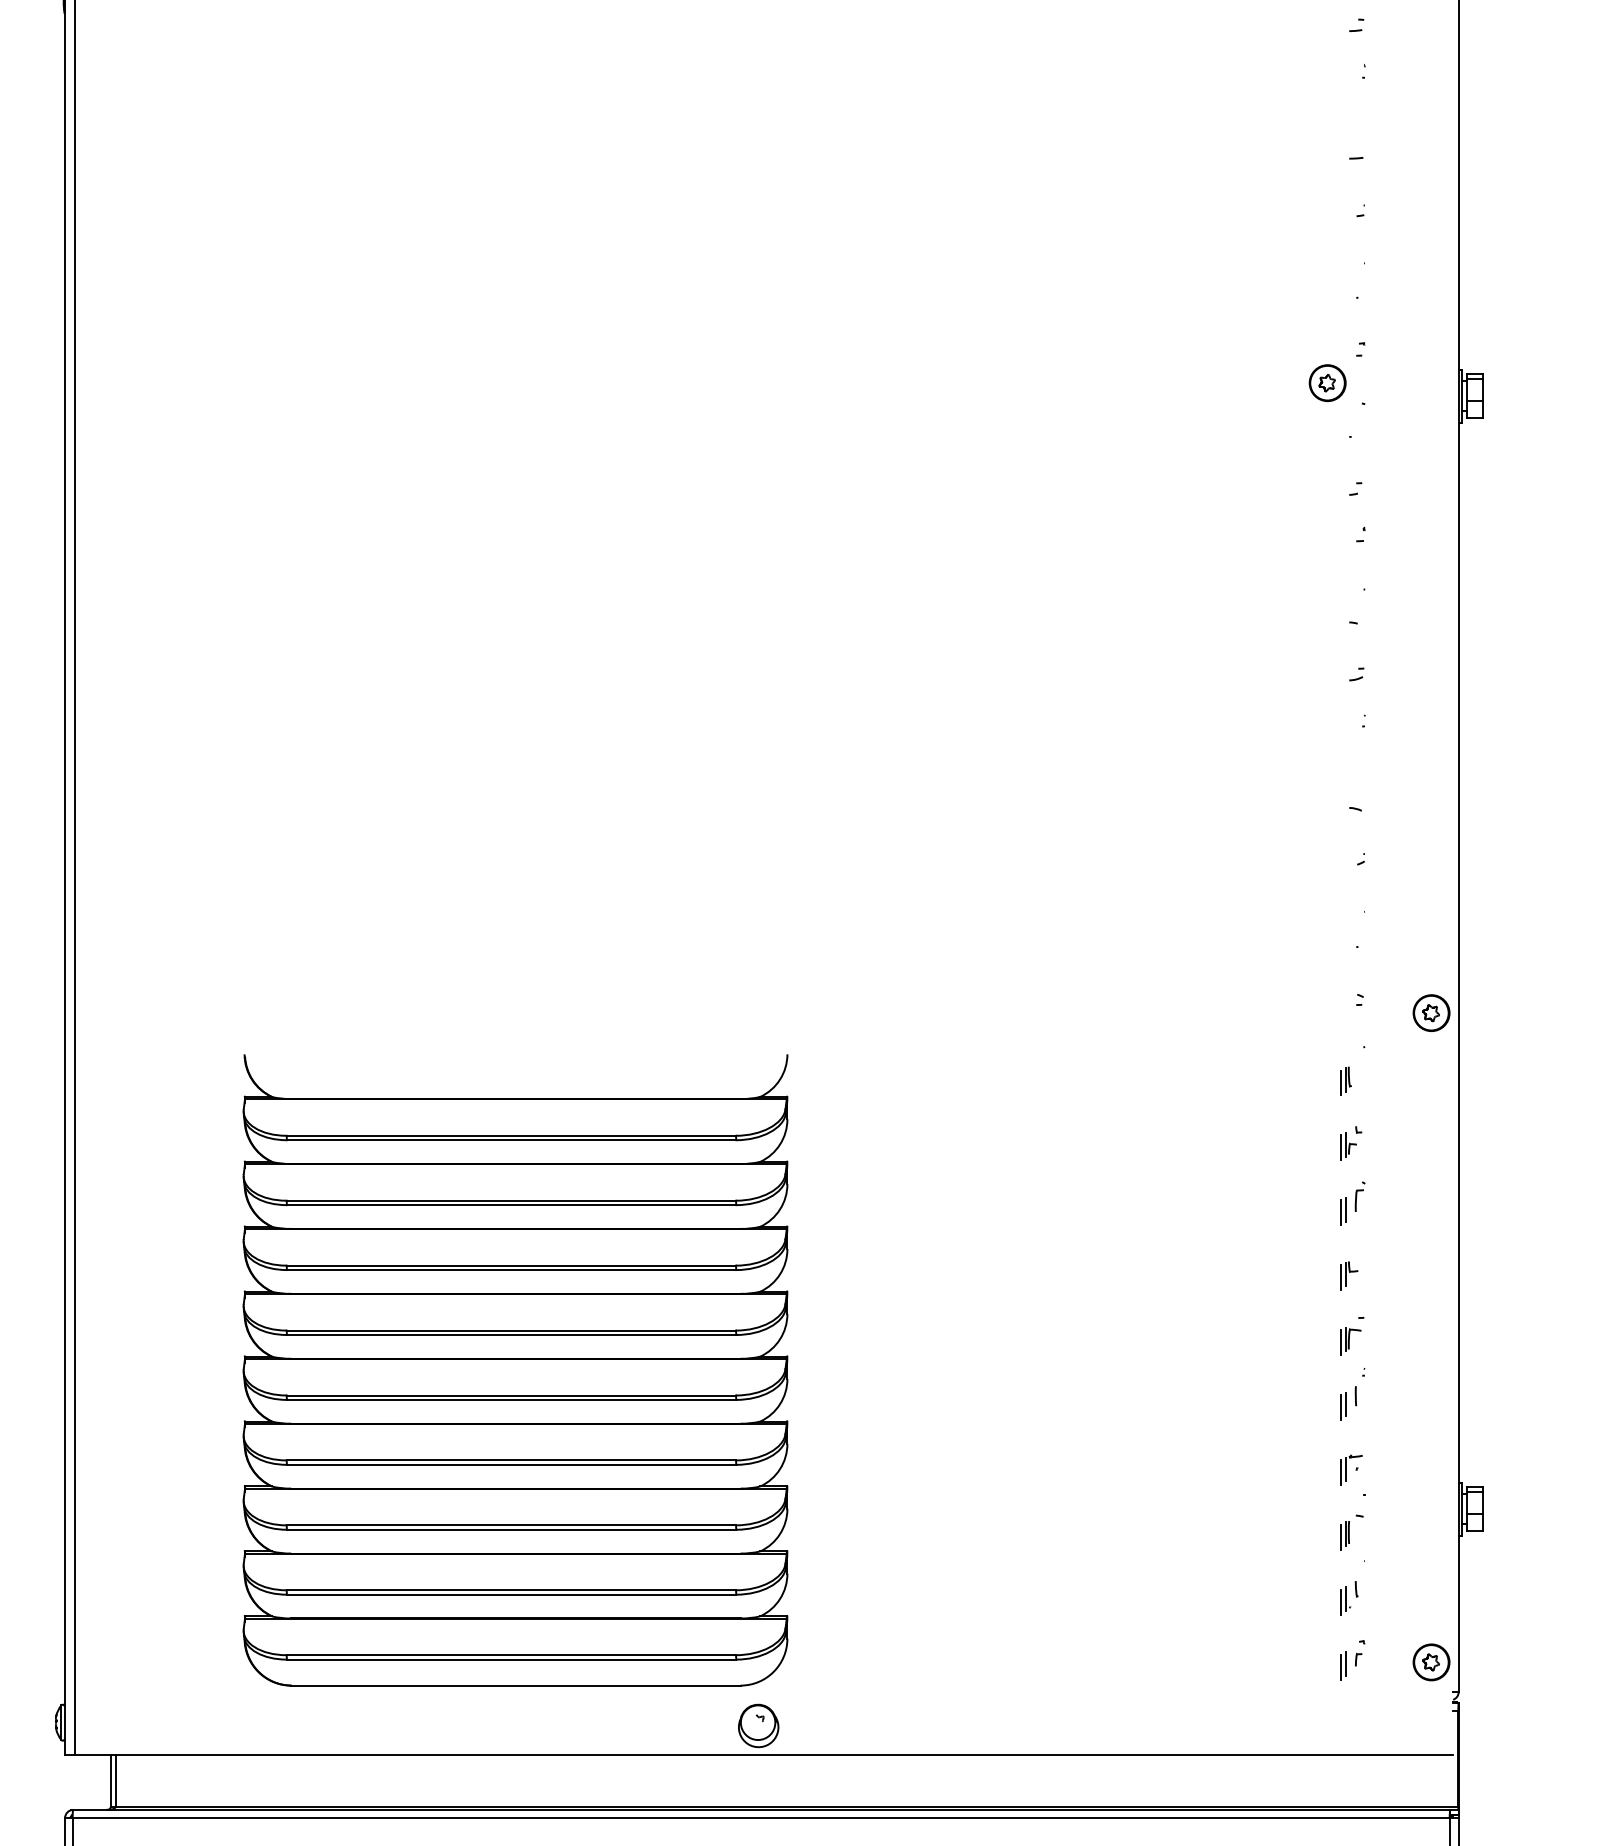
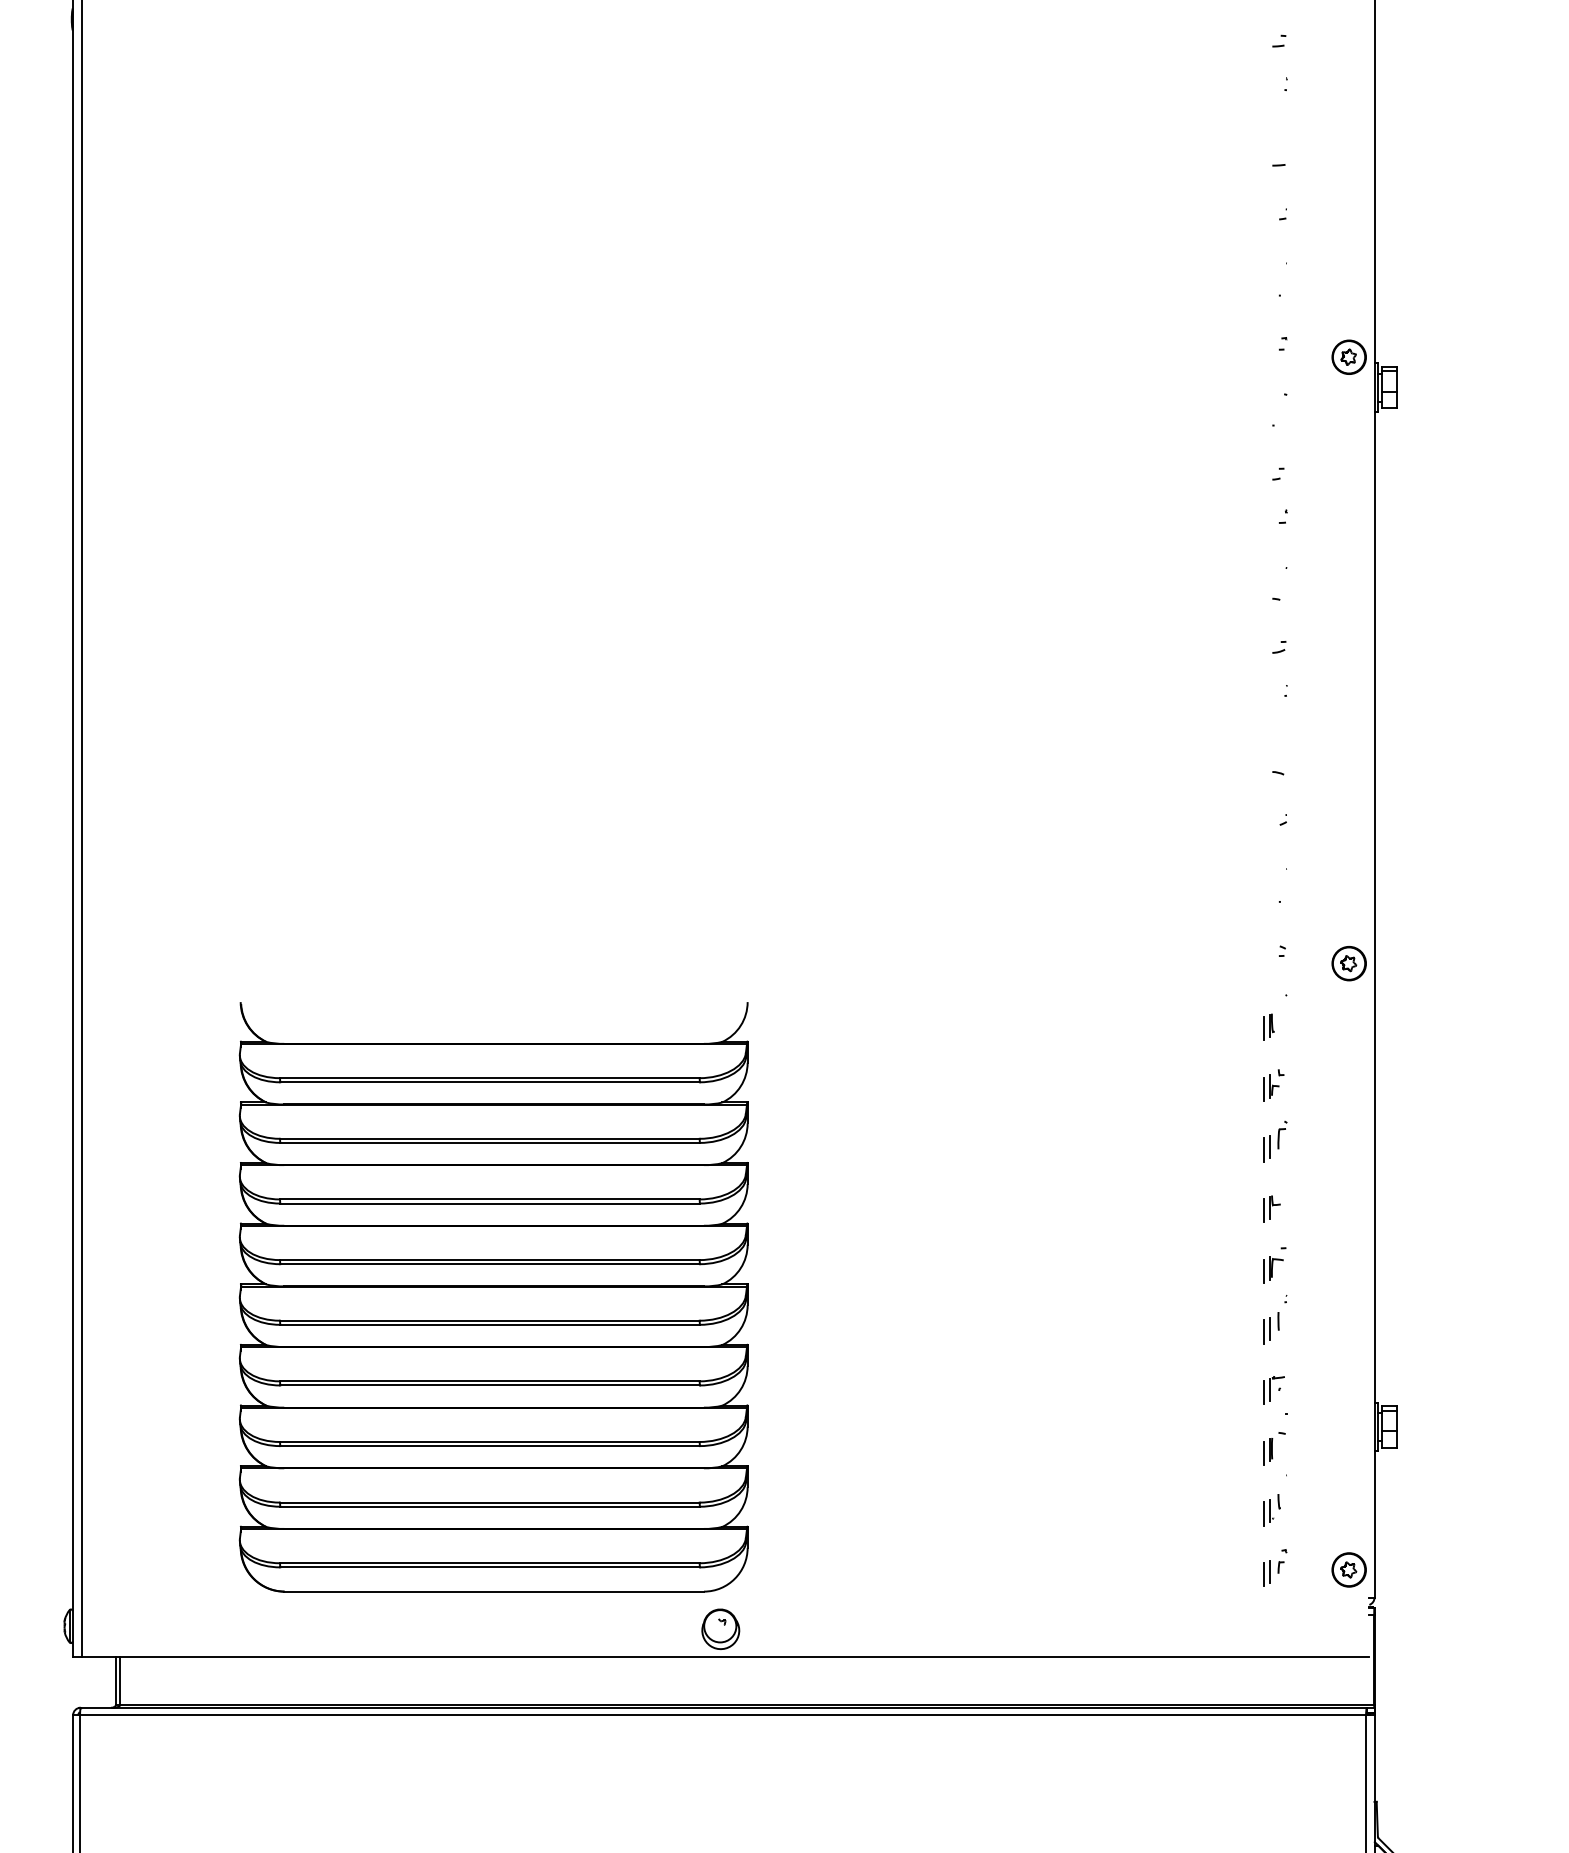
part: (1326, 382) -> (1348, 356), moved

